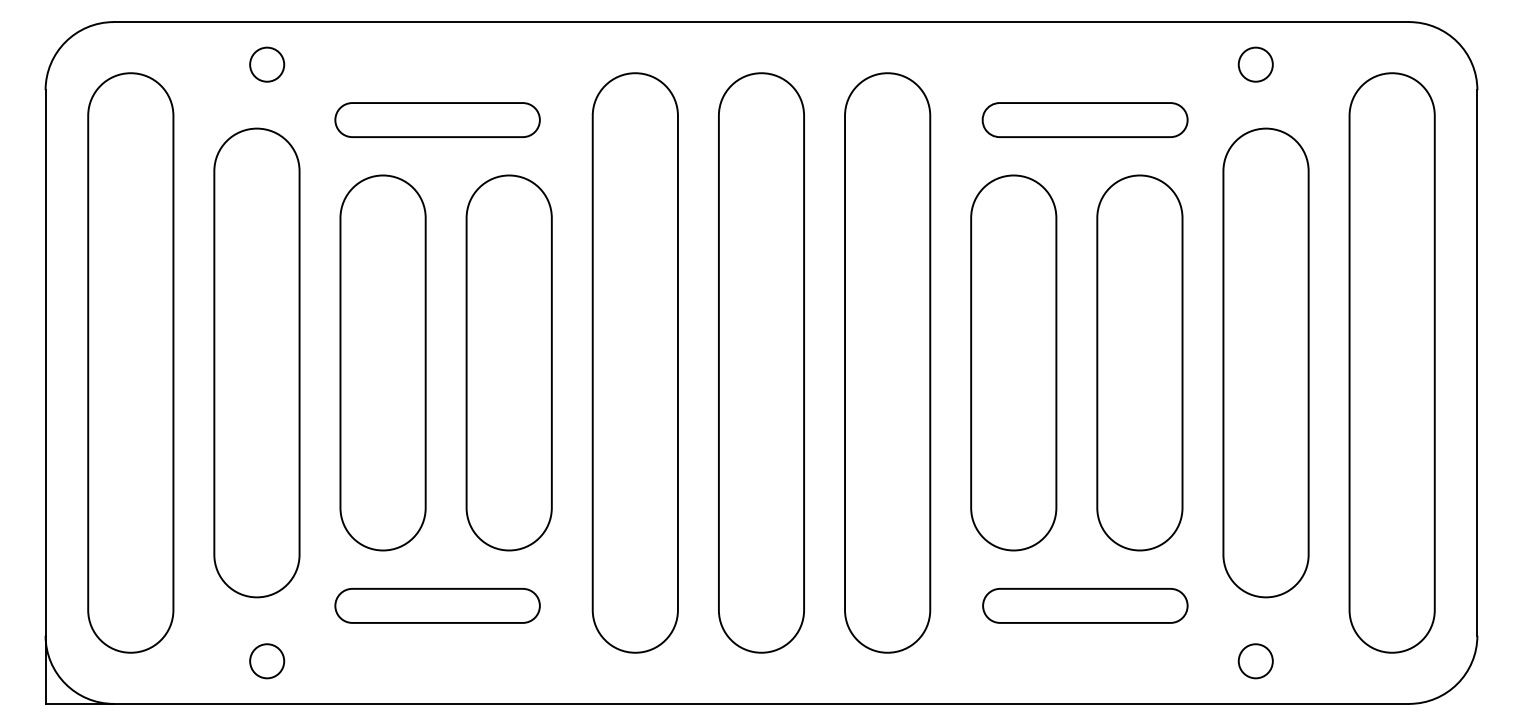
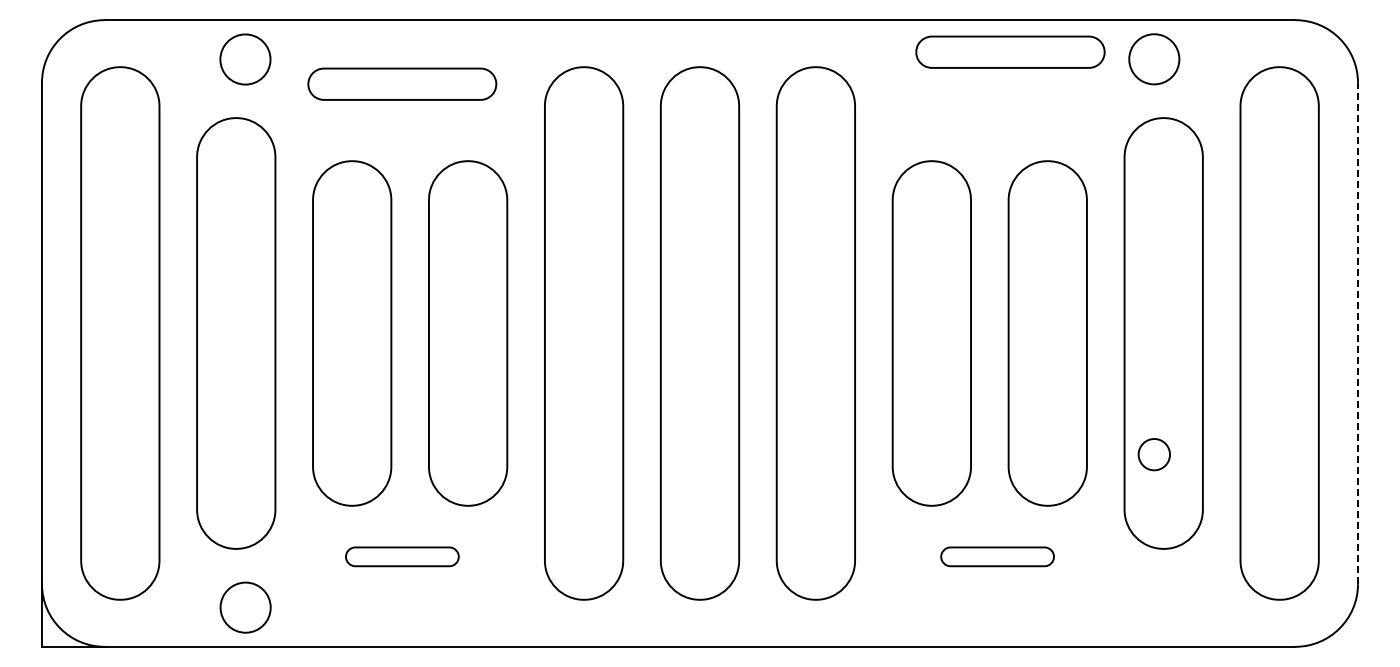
circle: (267, 63) -> (245, 58), size x1.6
circle: (1255, 63) -> (1154, 58), size x1.6
part: (437, 119) -> (402, 83), moved
part: (1085, 119) -> (1010, 51), moved
line: (1477, 363) -> (1358, 333), solid -> dashed
part: (437, 605) -> (402, 556), size x0.6
part: (1085, 605) -> (997, 556), size x0.6
circle: (267, 661) -> (245, 607), size x1.6
circle: (1254, 661) -> (1153, 454), moved

